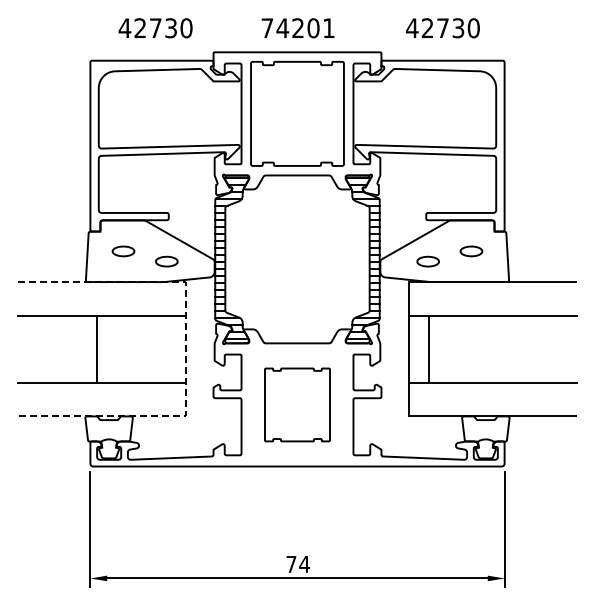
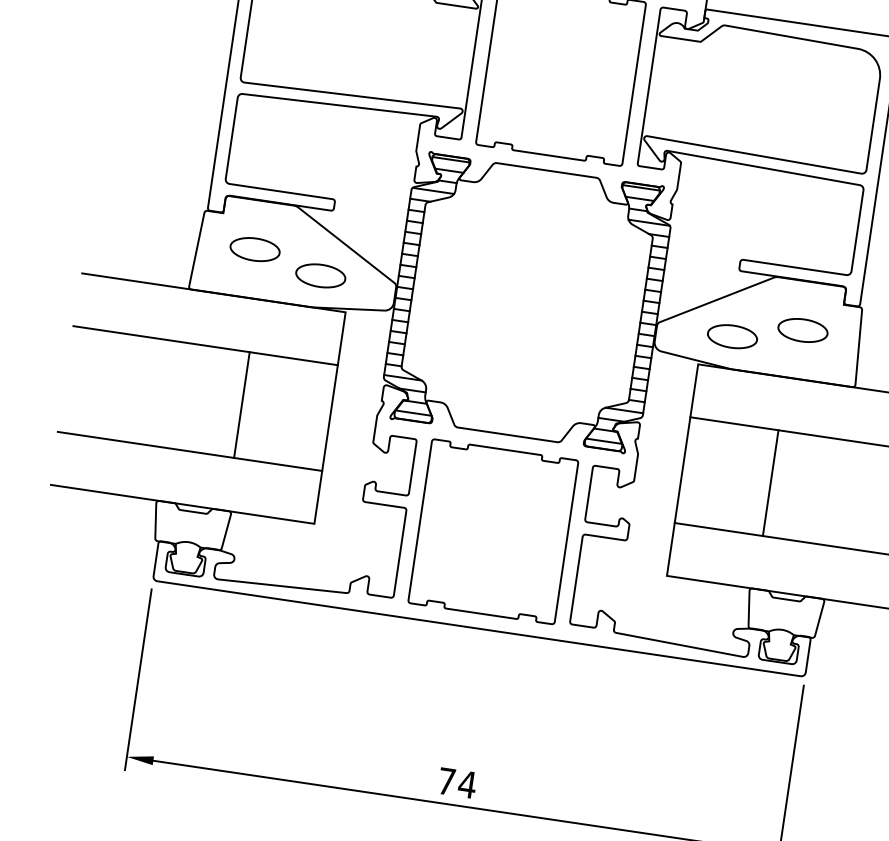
part: (123, 251) -> (255, 249), size x1.43
part: (471, 251) -> (803, 330), size x1.43
part: (166, 261) -> (320, 275), size x1.43
part: (427, 261) -> (731, 336), size x1.43
line: (96, 348) -> (241, 403), moved
line: (429, 348) -> (771, 481), moved
line: (185, 349) -> (329, 418), dashed -> solid
part: (297, 404) -> (493, 531), size x1.43

